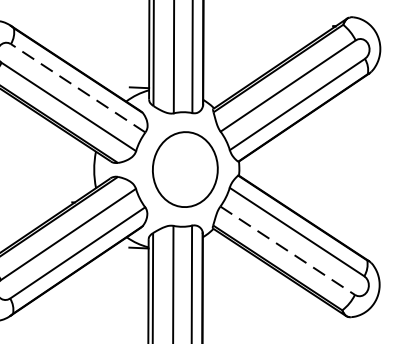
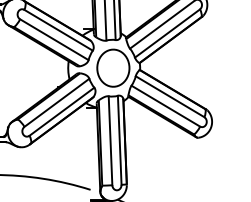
line: (78, 88) -> (58, 30), dashed -> solid
line: (287, 251) -> (165, 106), dashed -> solid

